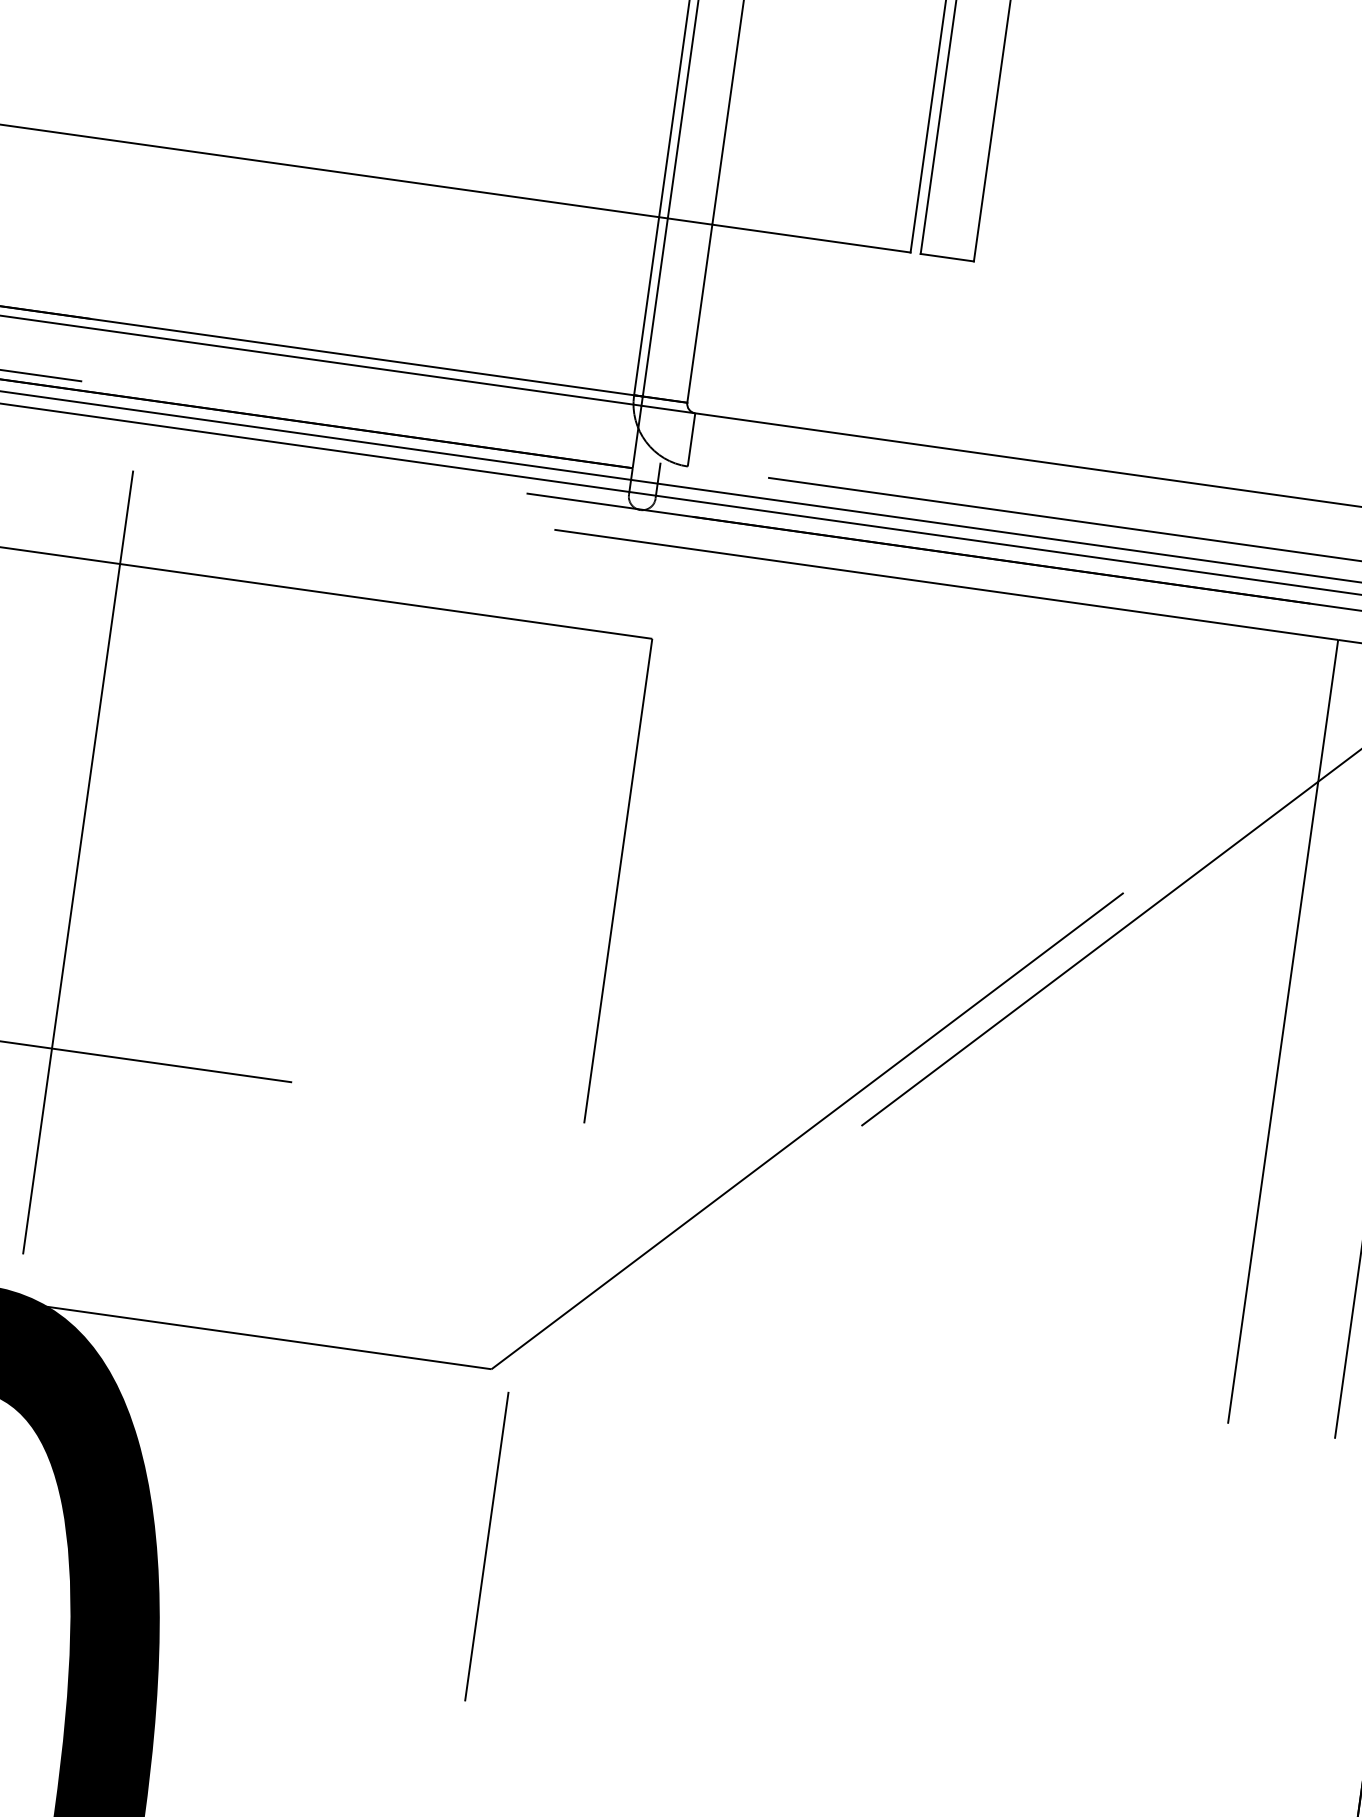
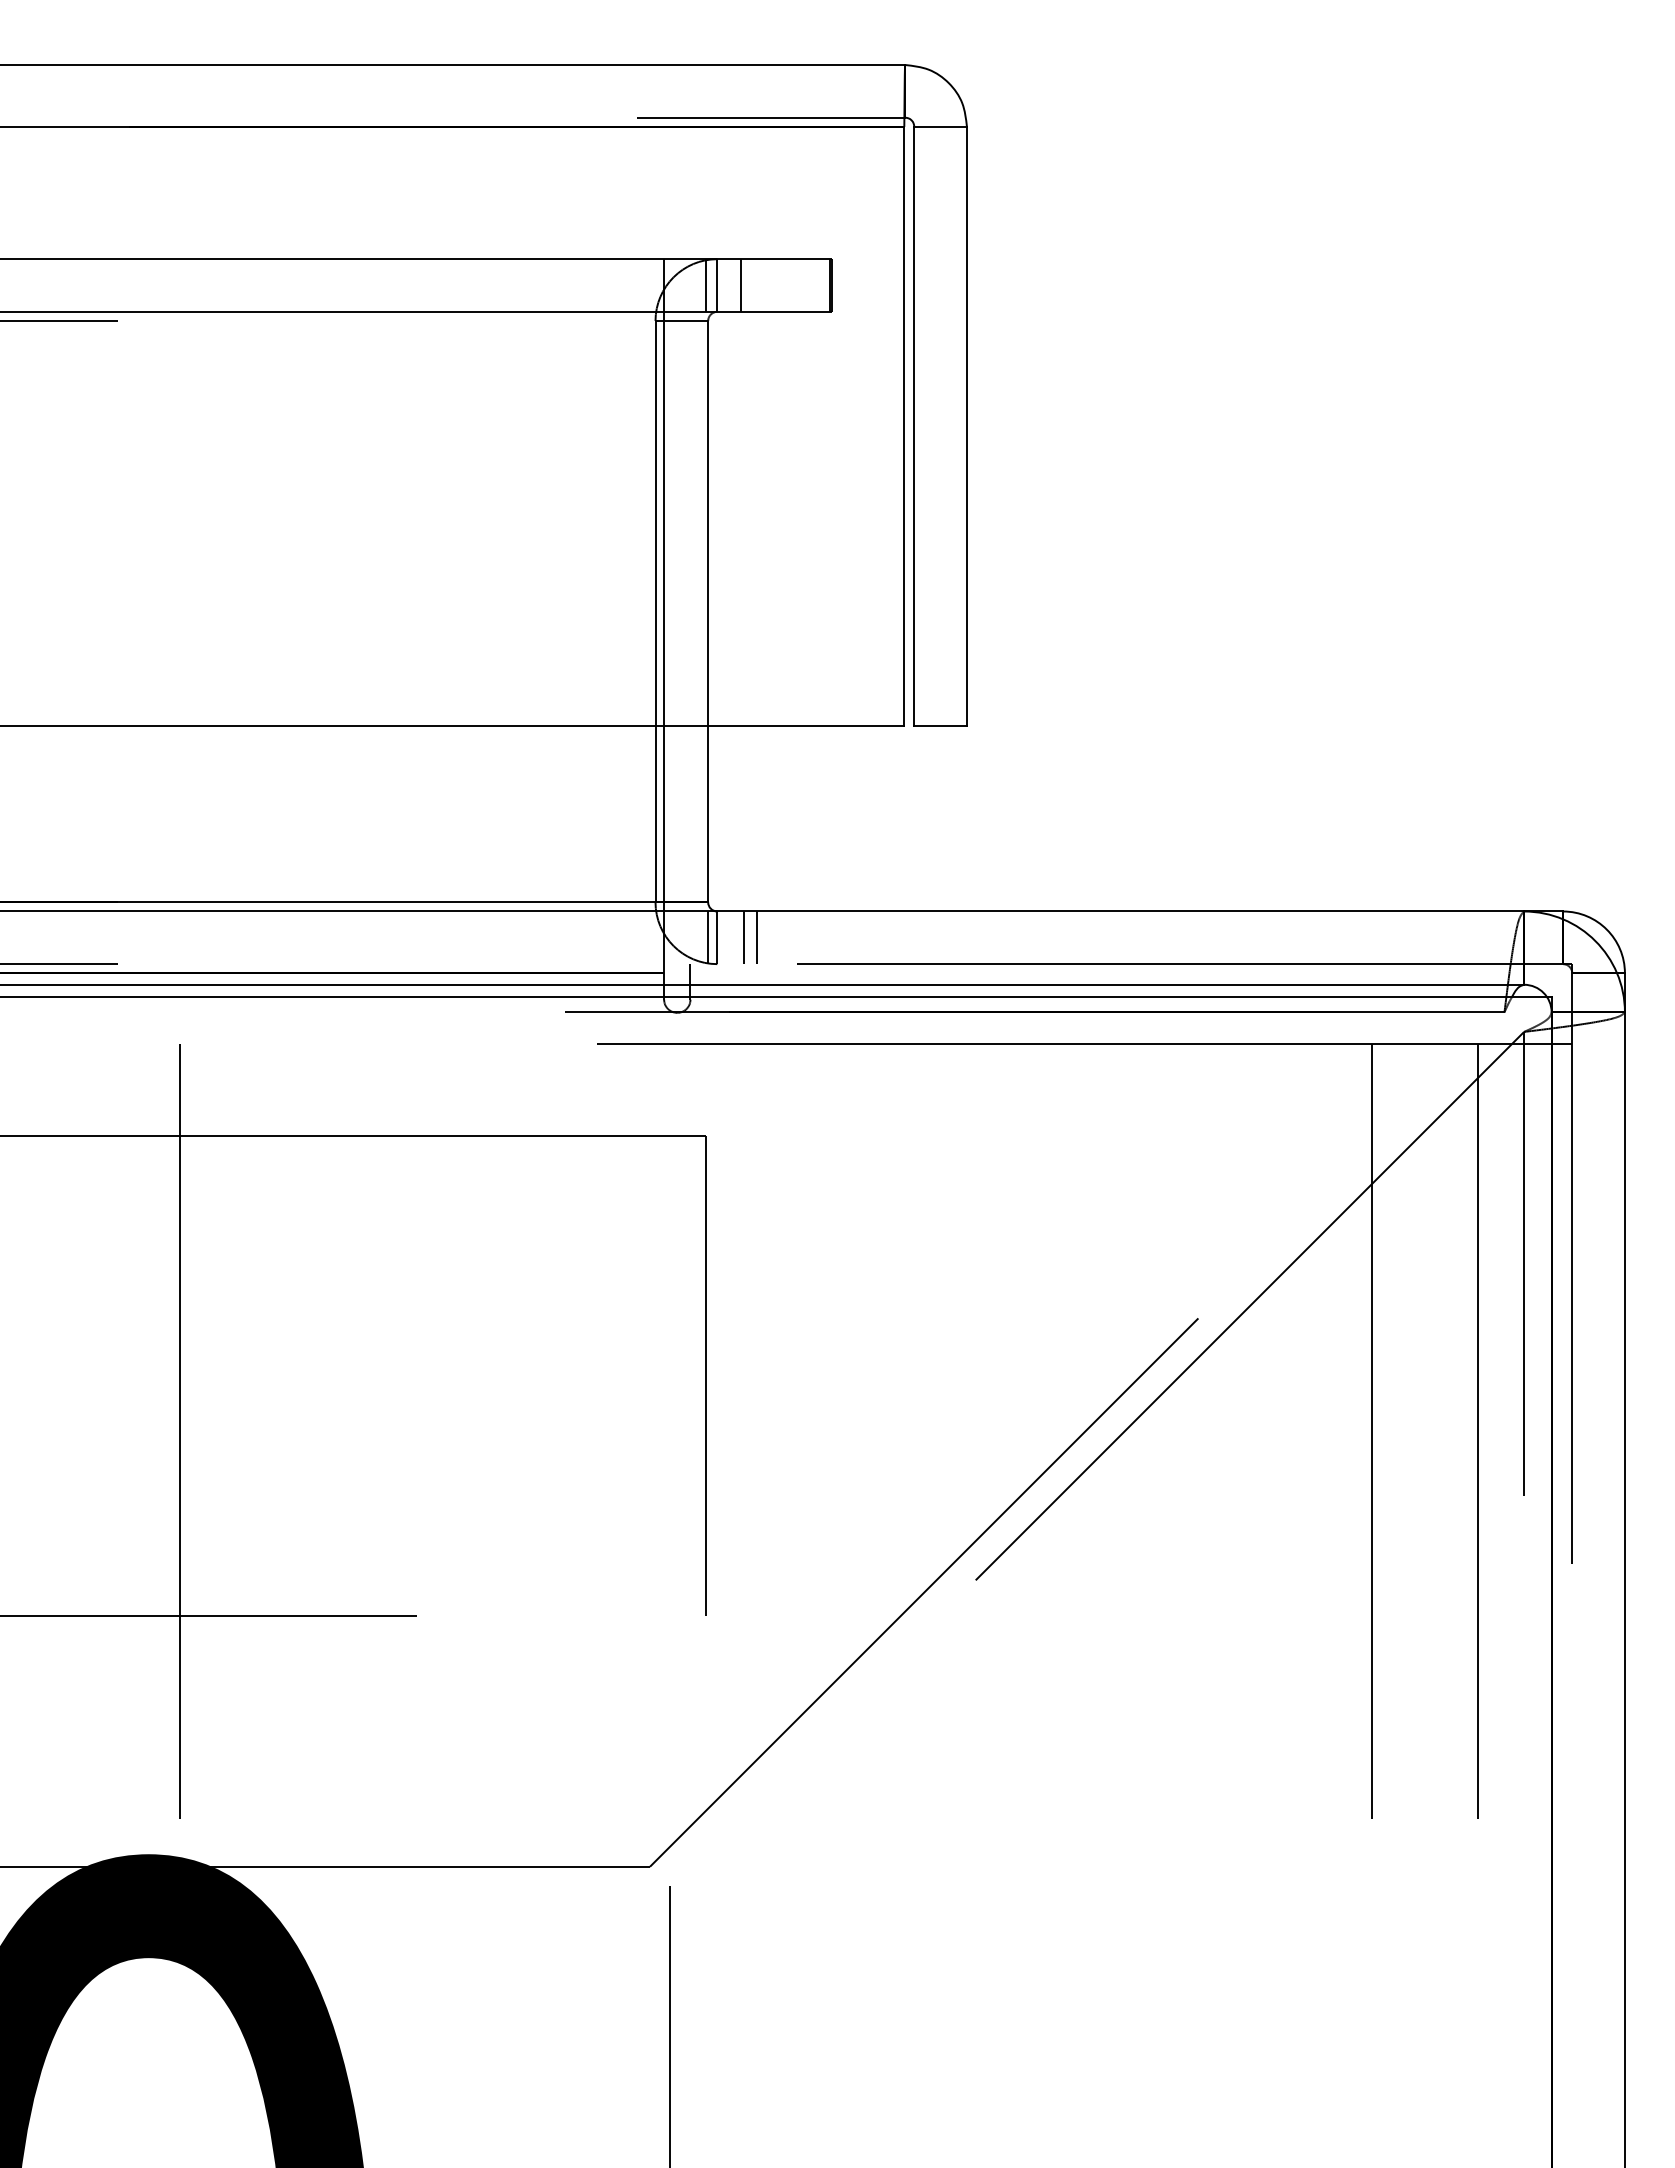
line: (682, 438) -> (708, 937), added
line: (718, 443) -> (743, 937), added
line: (731, 445) -> (756, 937), added

